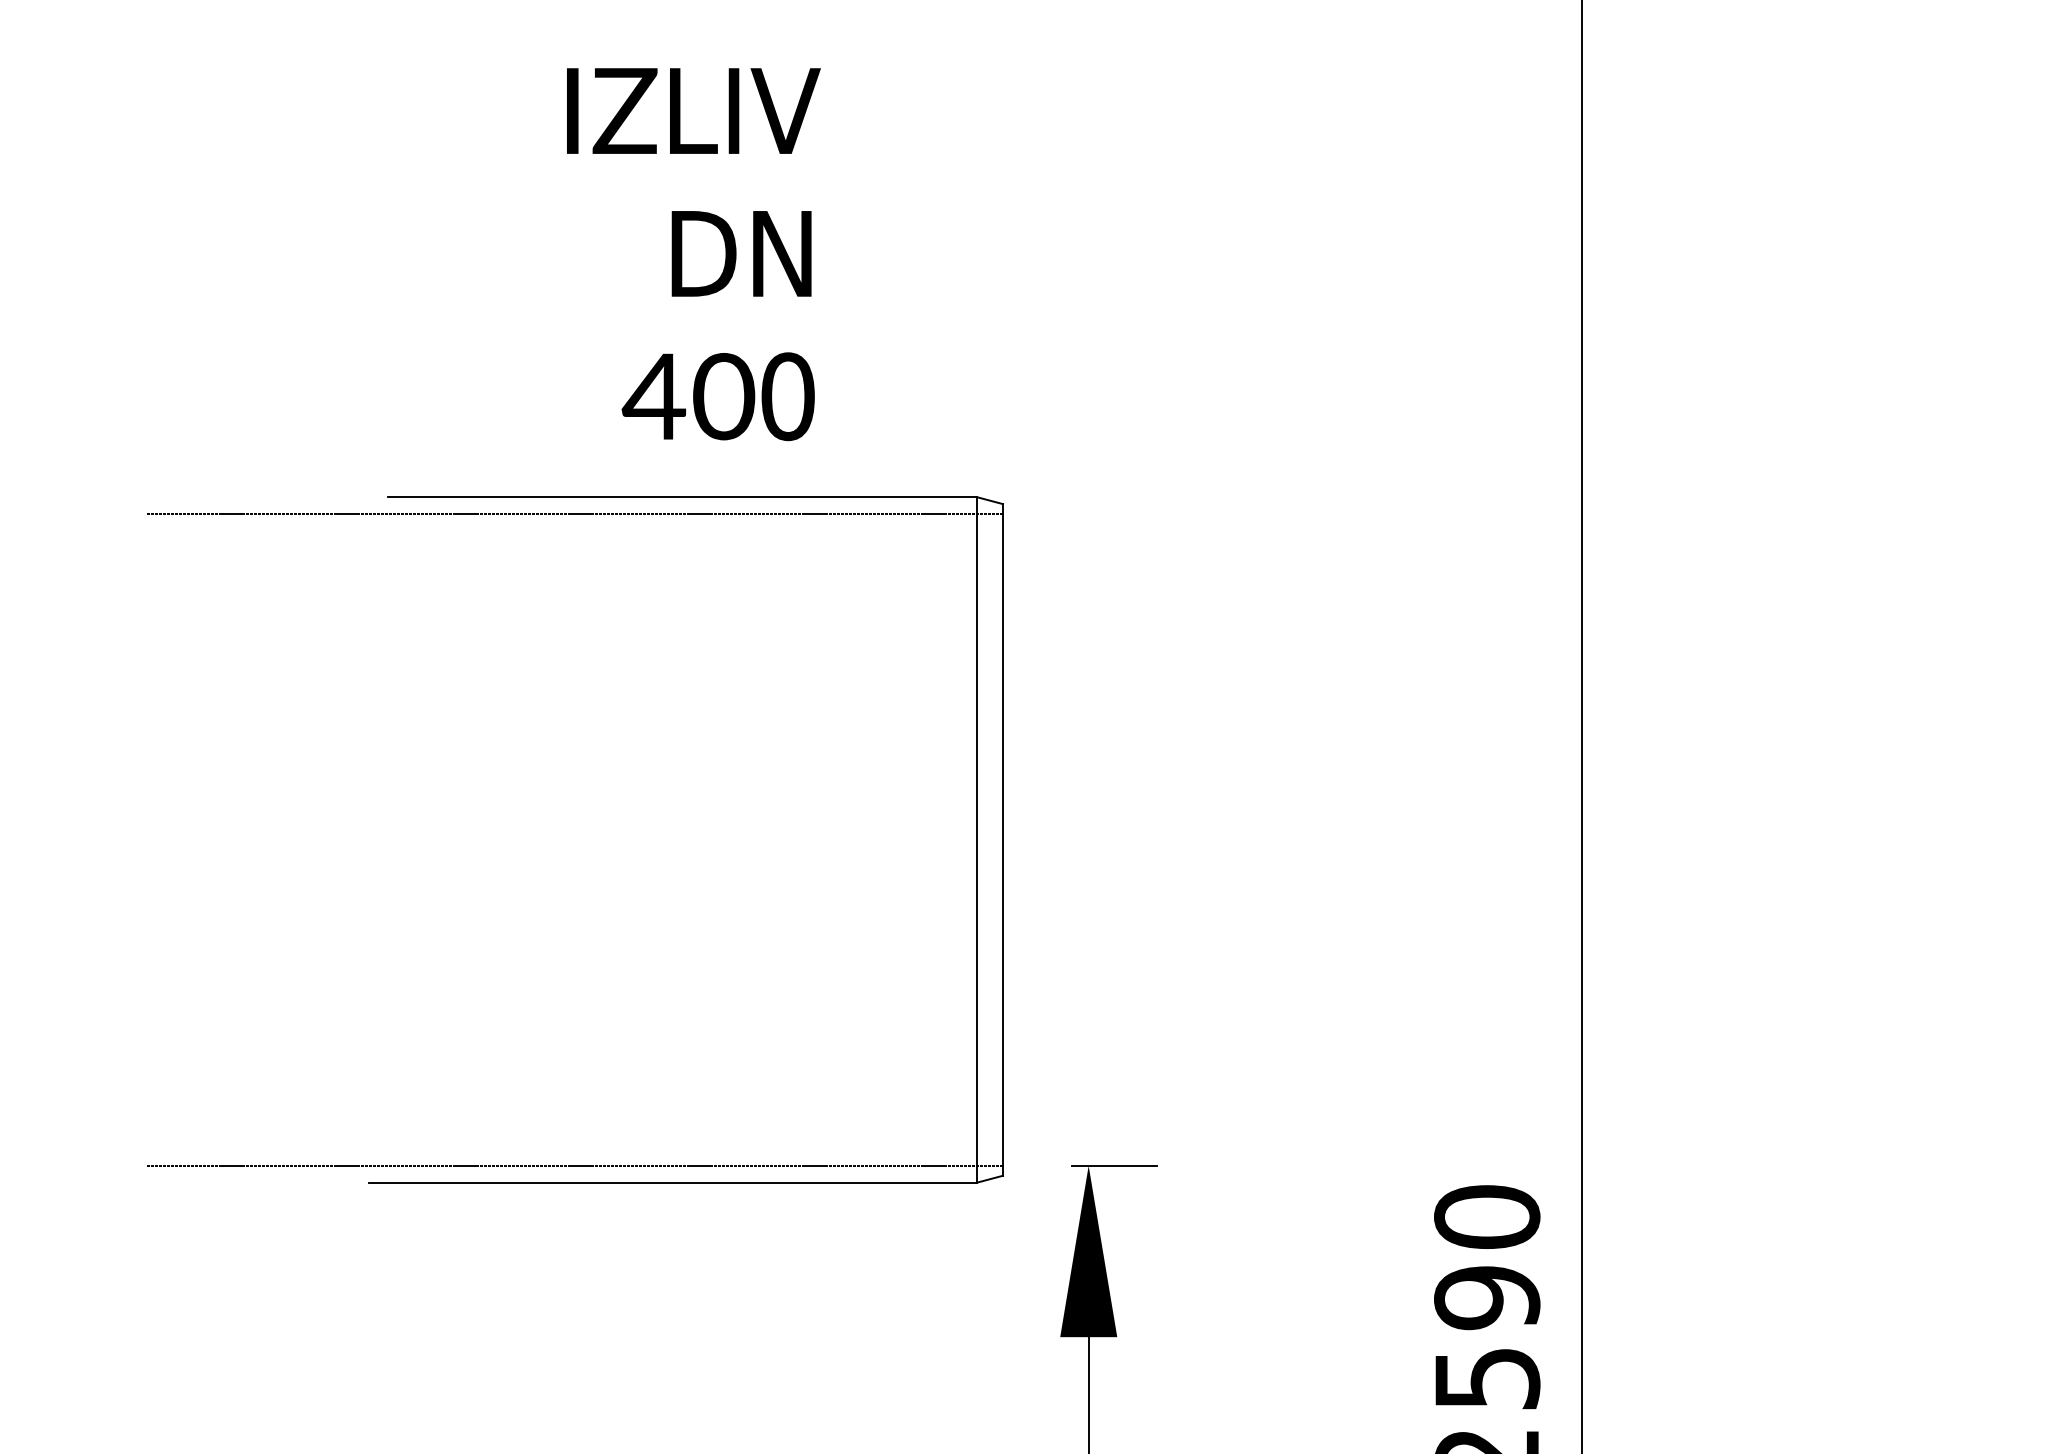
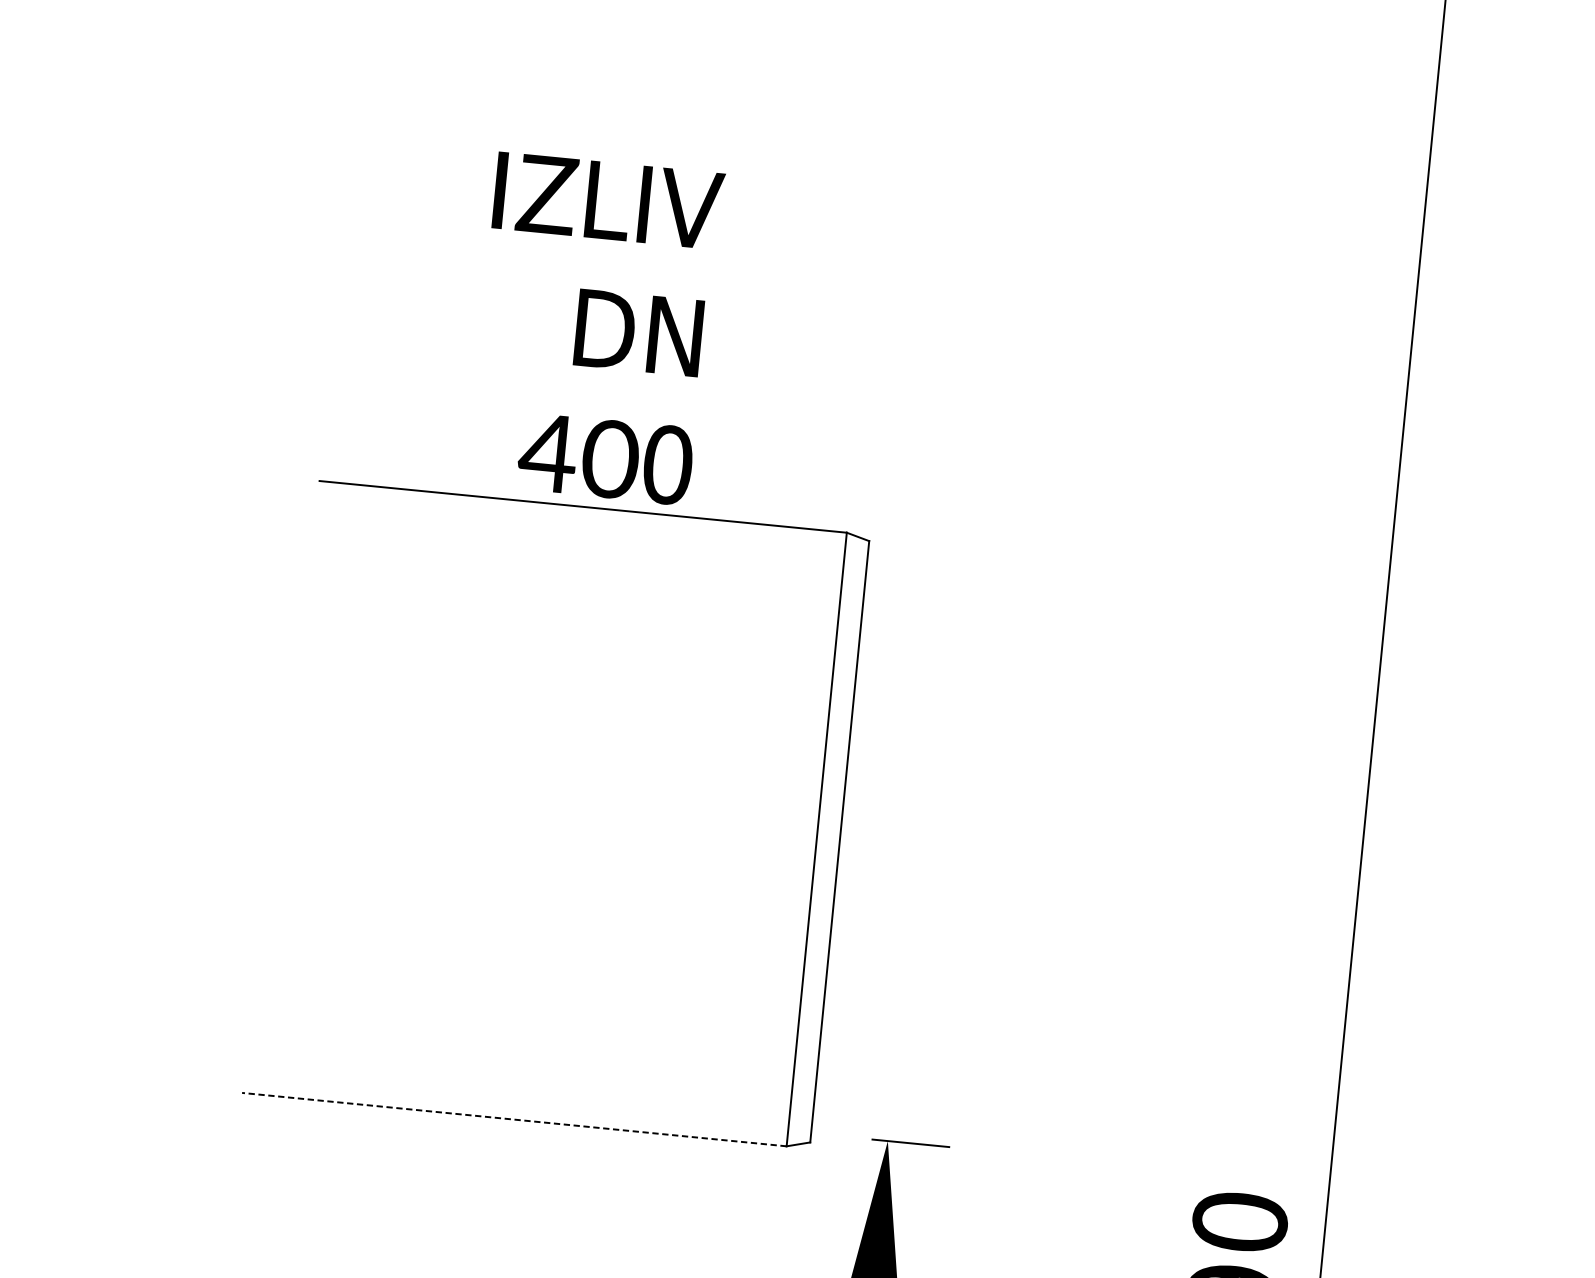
text: (693, 254) -> (595, 329), moved
line: (574, 514) -> (484, 512), removed
line: (574, 1165) -> (427, 1095), removed
line: (672, 1182) -> (513, 1119), solid -> dashed

